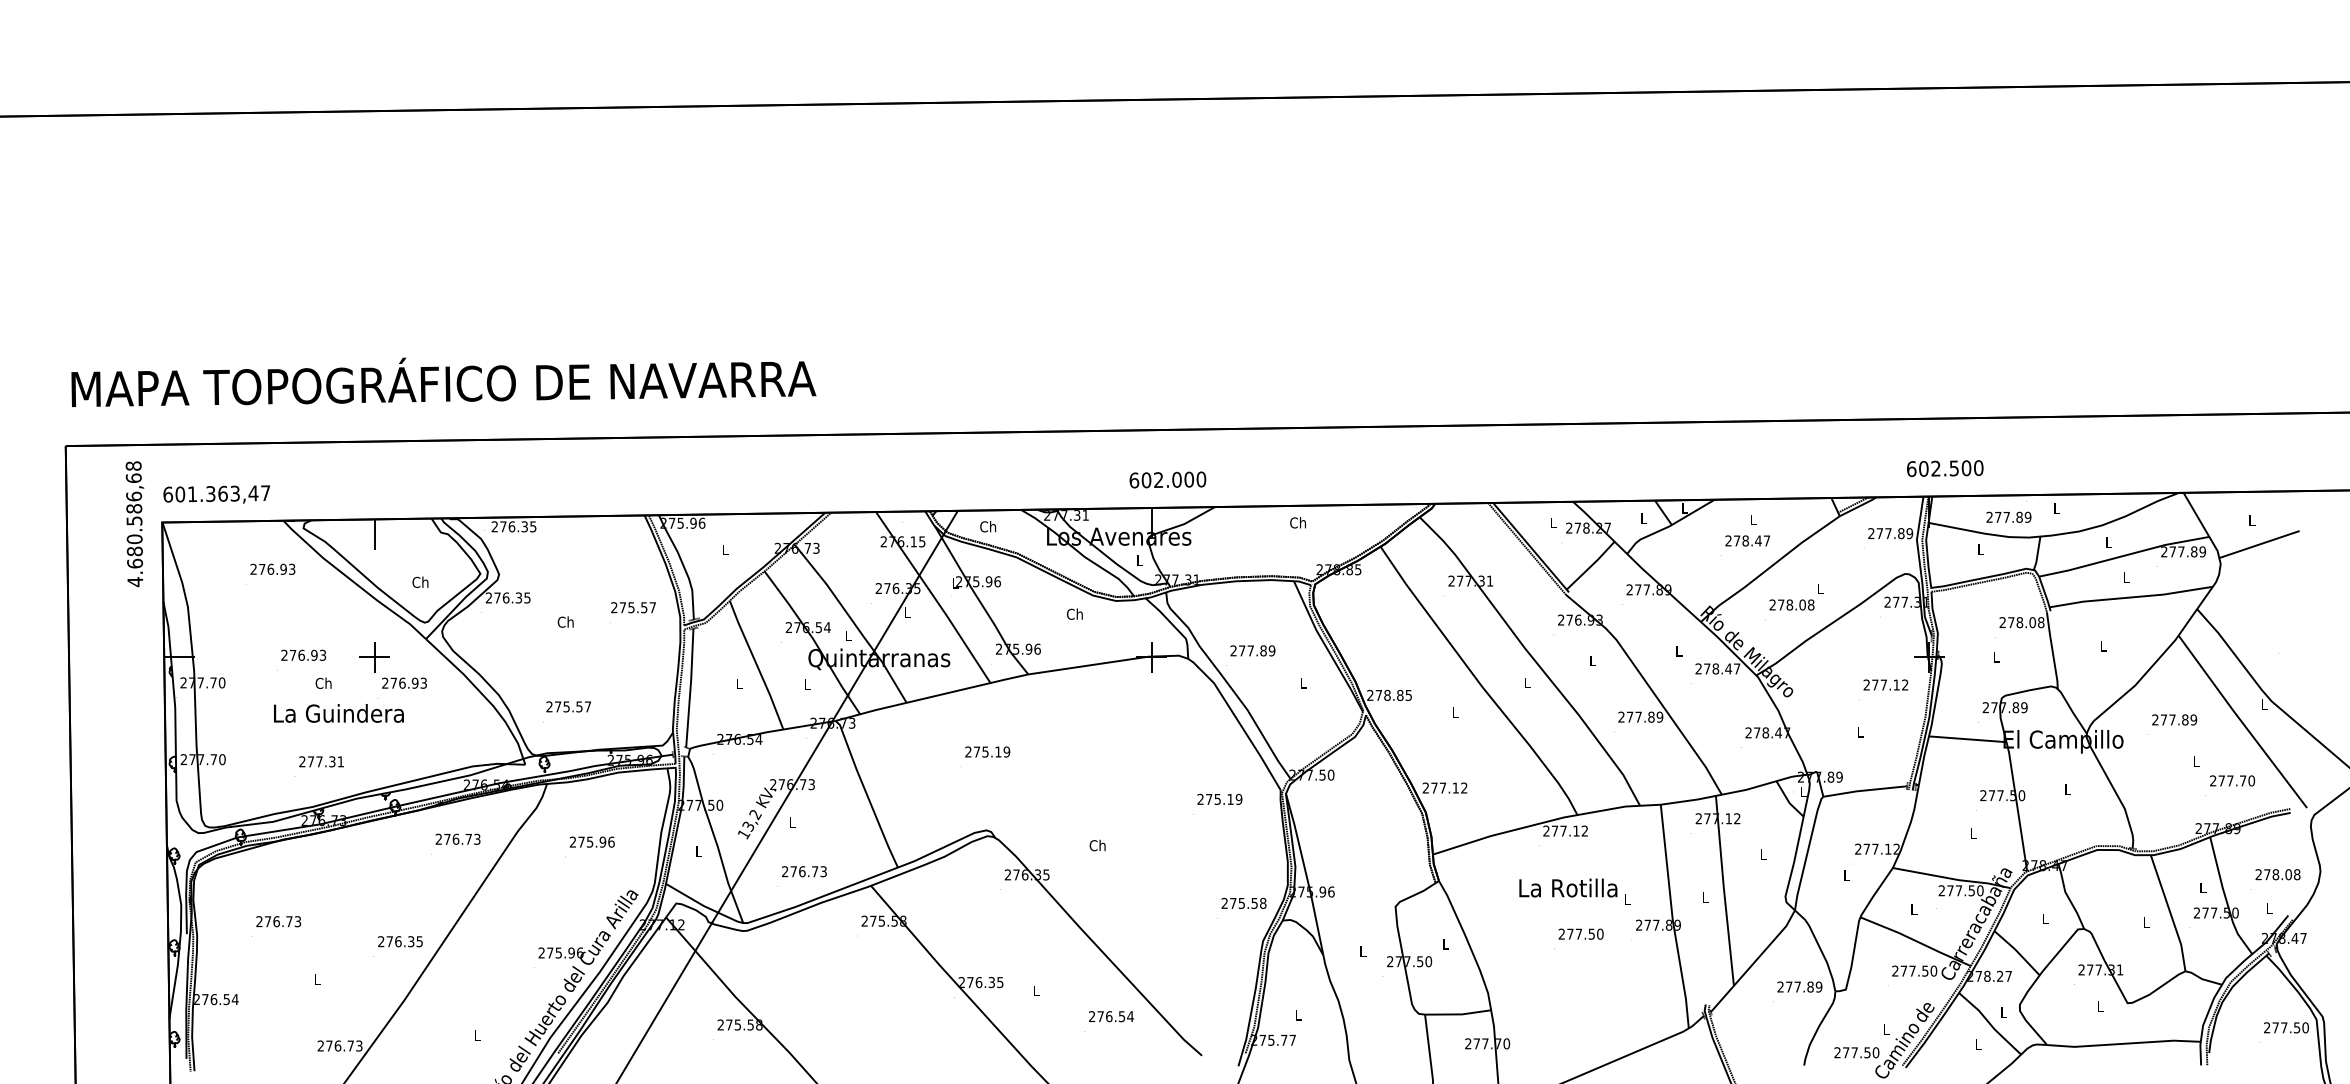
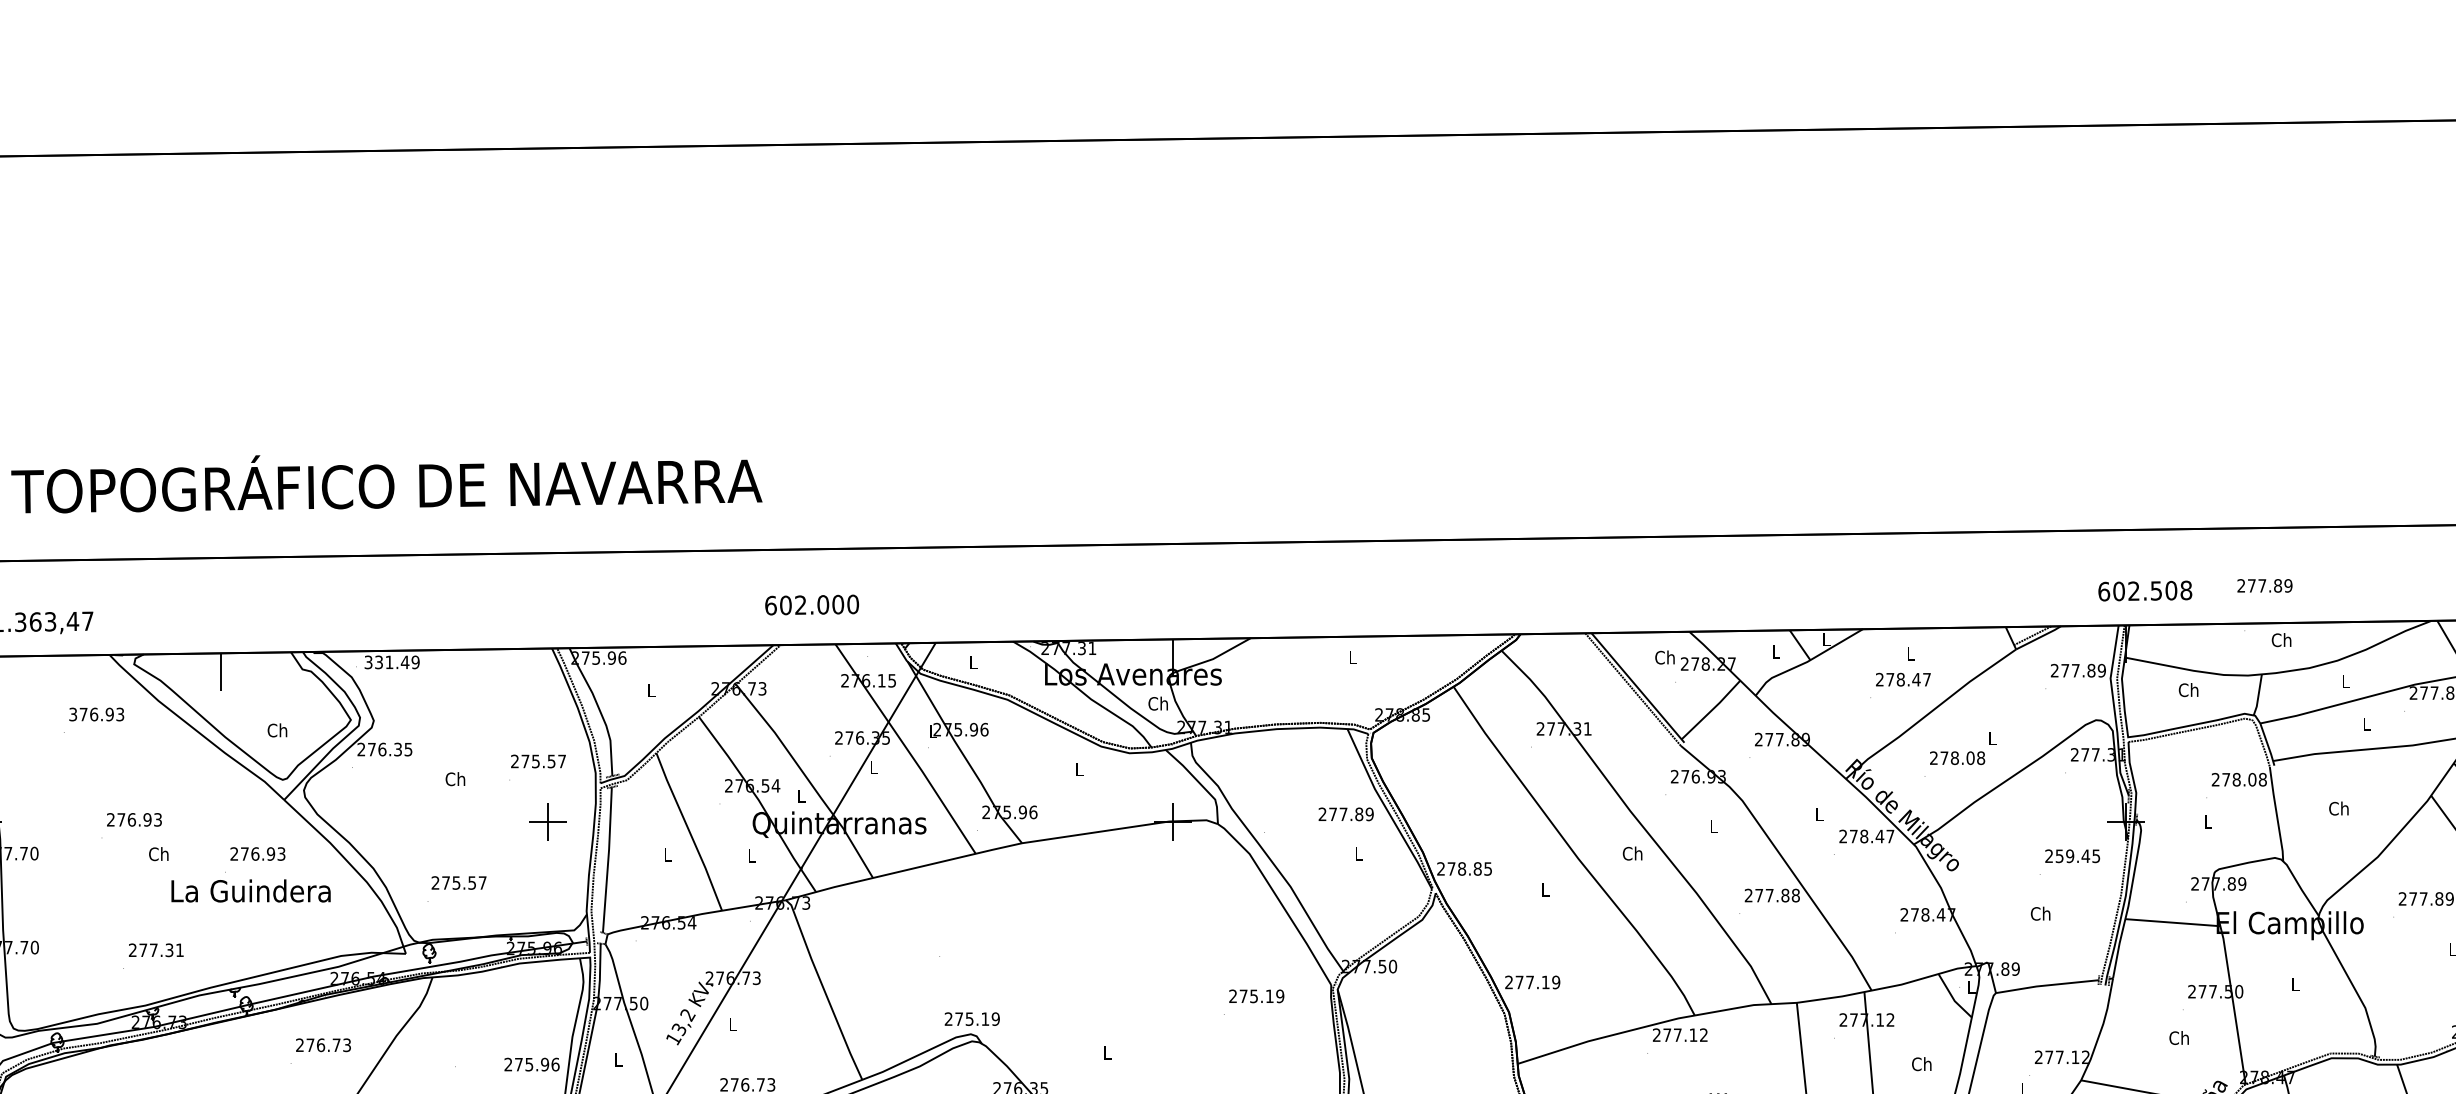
text: (1978, 467) -> (2186, 589), 602.500 -> 602.508
text: (1167, 479) -> (811, 604), moved
text: (2056, 508) -> (2281, 639), L -> Ch
text: (2008, 516) -> (2264, 584), moved
text: (1297, 522) -> (1351, 657), Ch -> L
text: (1553, 522) -> (1665, 657), L -> Ch
text: (513, 526) -> (391, 662), 276.35 -> 331.49
text: (988, 526) -> (973, 662), Ch -> L
text: (1980, 549) -> (2188, 690), L -> Ch
text: (1139, 560) -> (1158, 703), L -> Ch
text: (253, 569) -> (72, 714), 276.93 -> 376.93
text: (1074, 613) -> (1078, 768), Ch -> L
text: (2103, 645) -> (2339, 807), L -> Ch
text: (1252, 650) -> (1345, 813), moved
part: (374, 657) -> (548, 822), moved
text: (1526, 682) -> (1632, 853), L -> Ch
text: (1890, 684) -> (2078, 855), 277.12 -> 259.45
text: (338, 713) -> (250, 891), moved
text: (1659, 716) -> (1795, 894), 277.89 -> 277.88
text: (1859, 731) -> (2040, 913), L -> Ch
text: (987, 751) -> (972, 1018), moved
text: (1464, 787) -> (1556, 981), 277.12 -> 277.19
text: (1972, 833) -> (2178, 1038), L -> Ch
text: (591, 841) -> (531, 1063), moved
text: (1097, 845) -> (1106, 1052), Ch -> L
text: (1762, 854) -> (1921, 1063), L -> Ch

